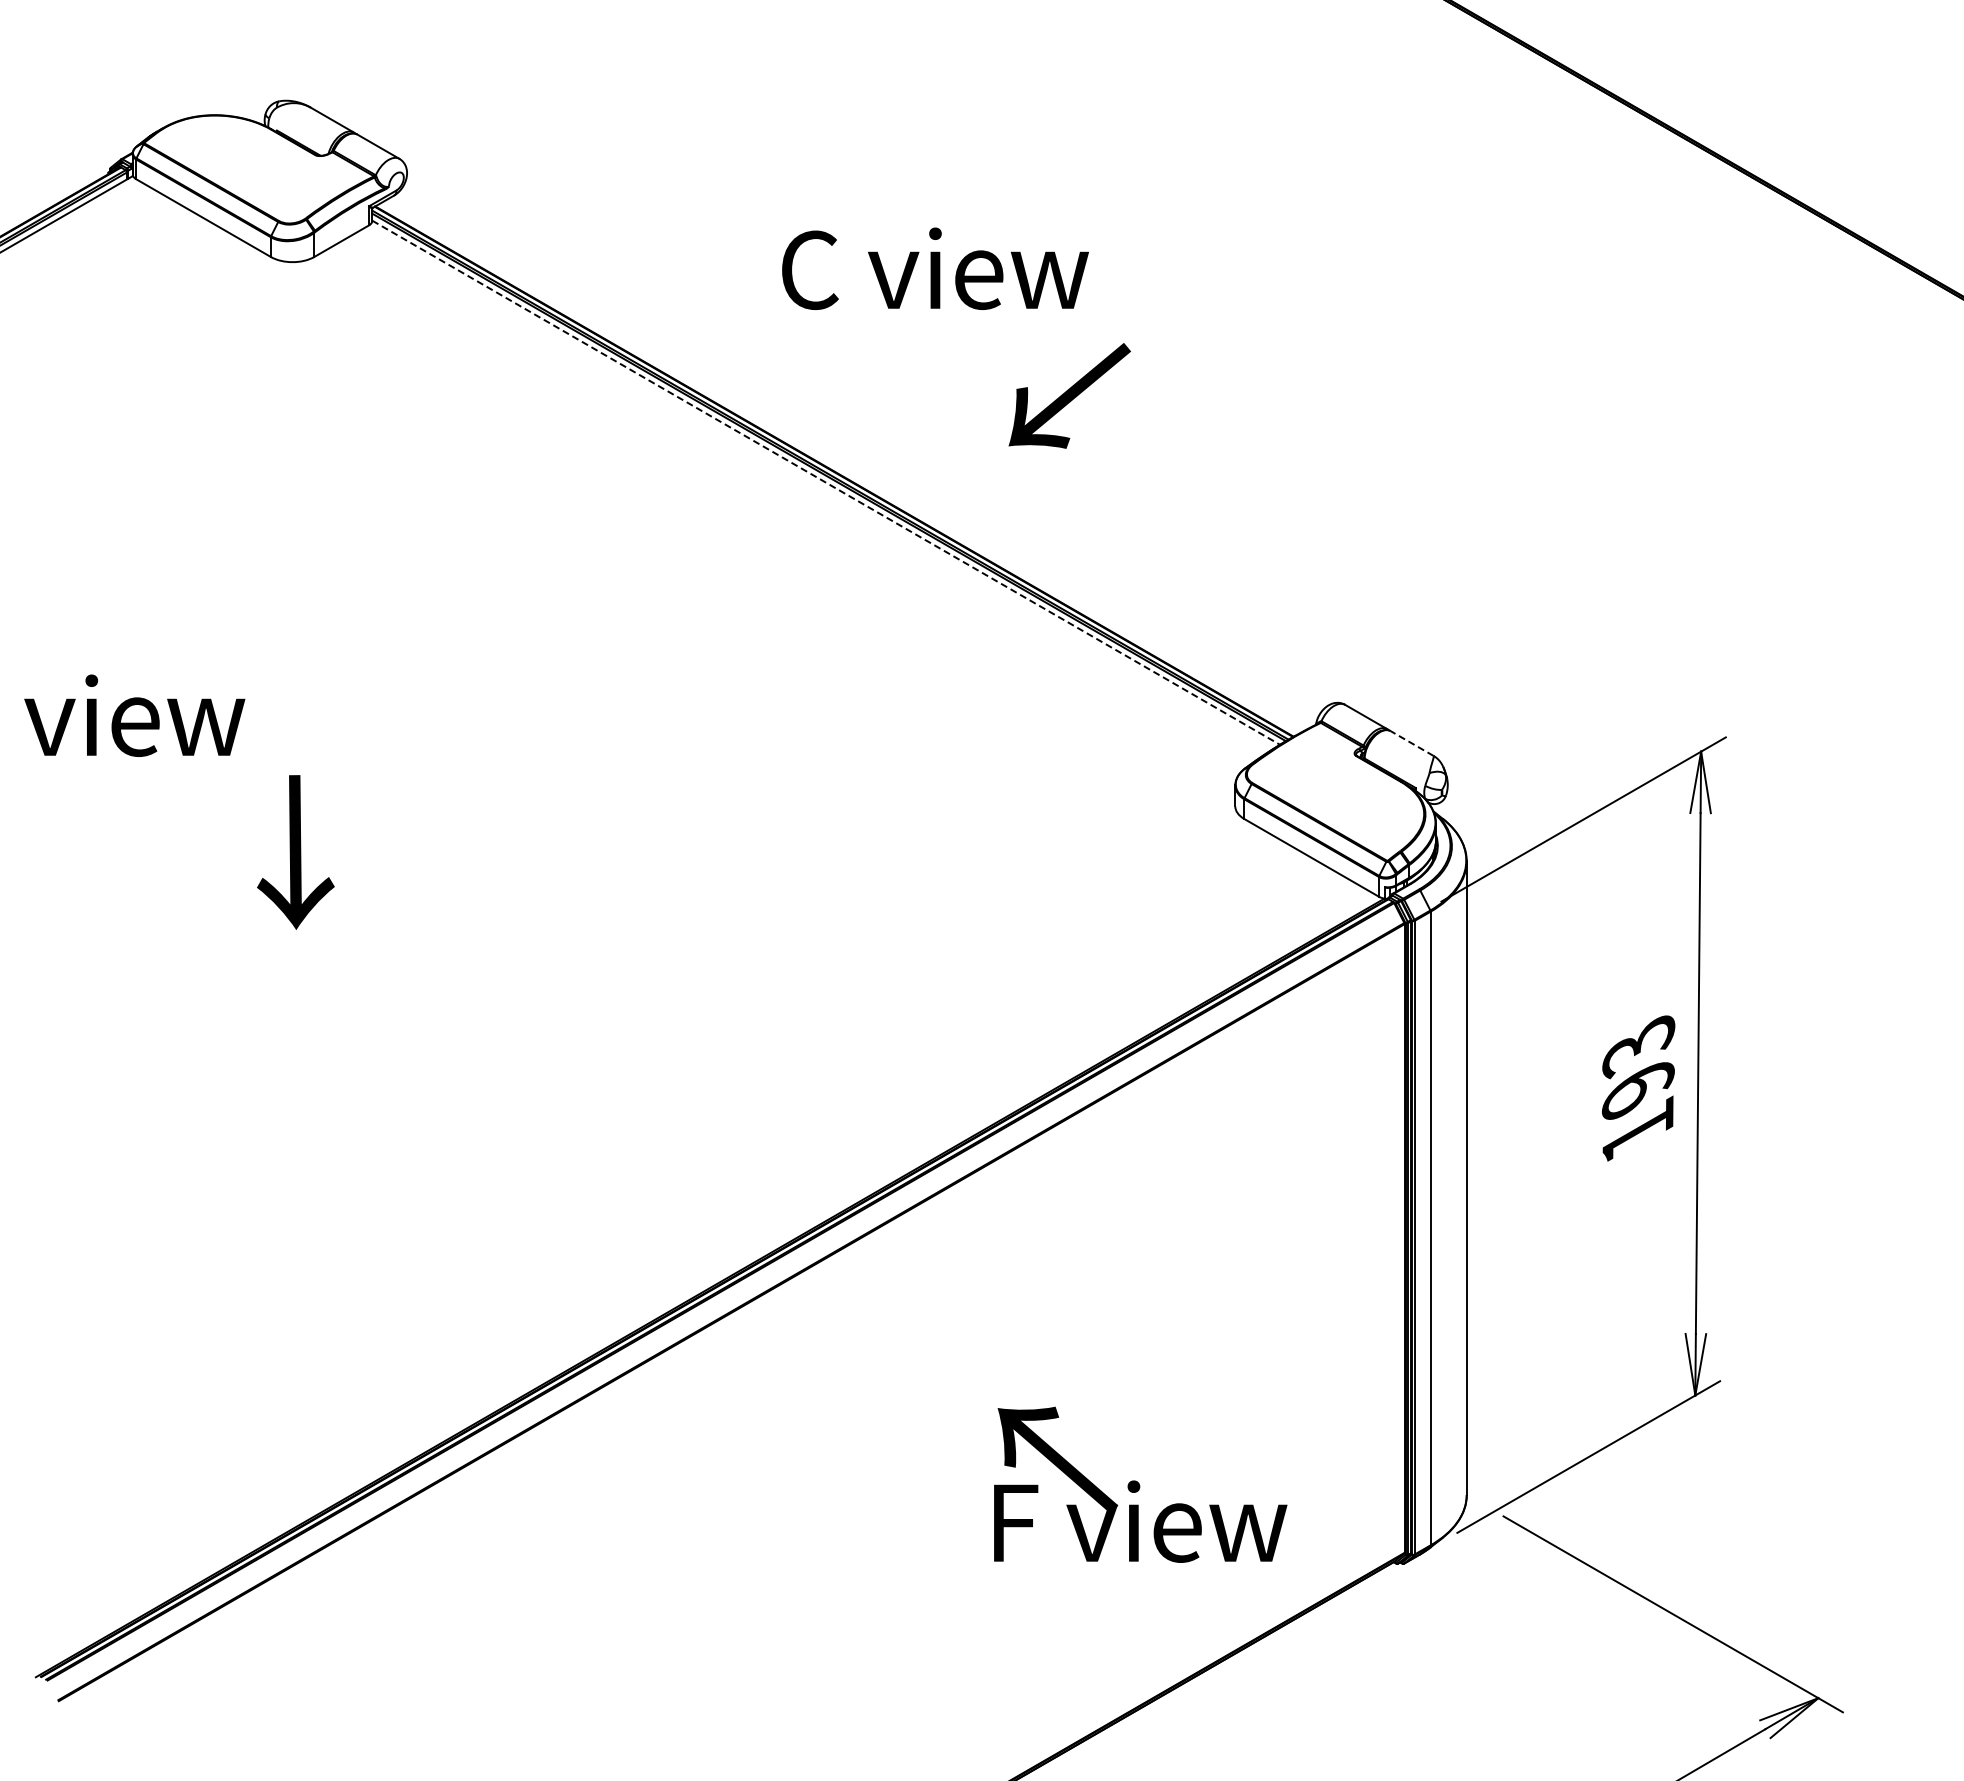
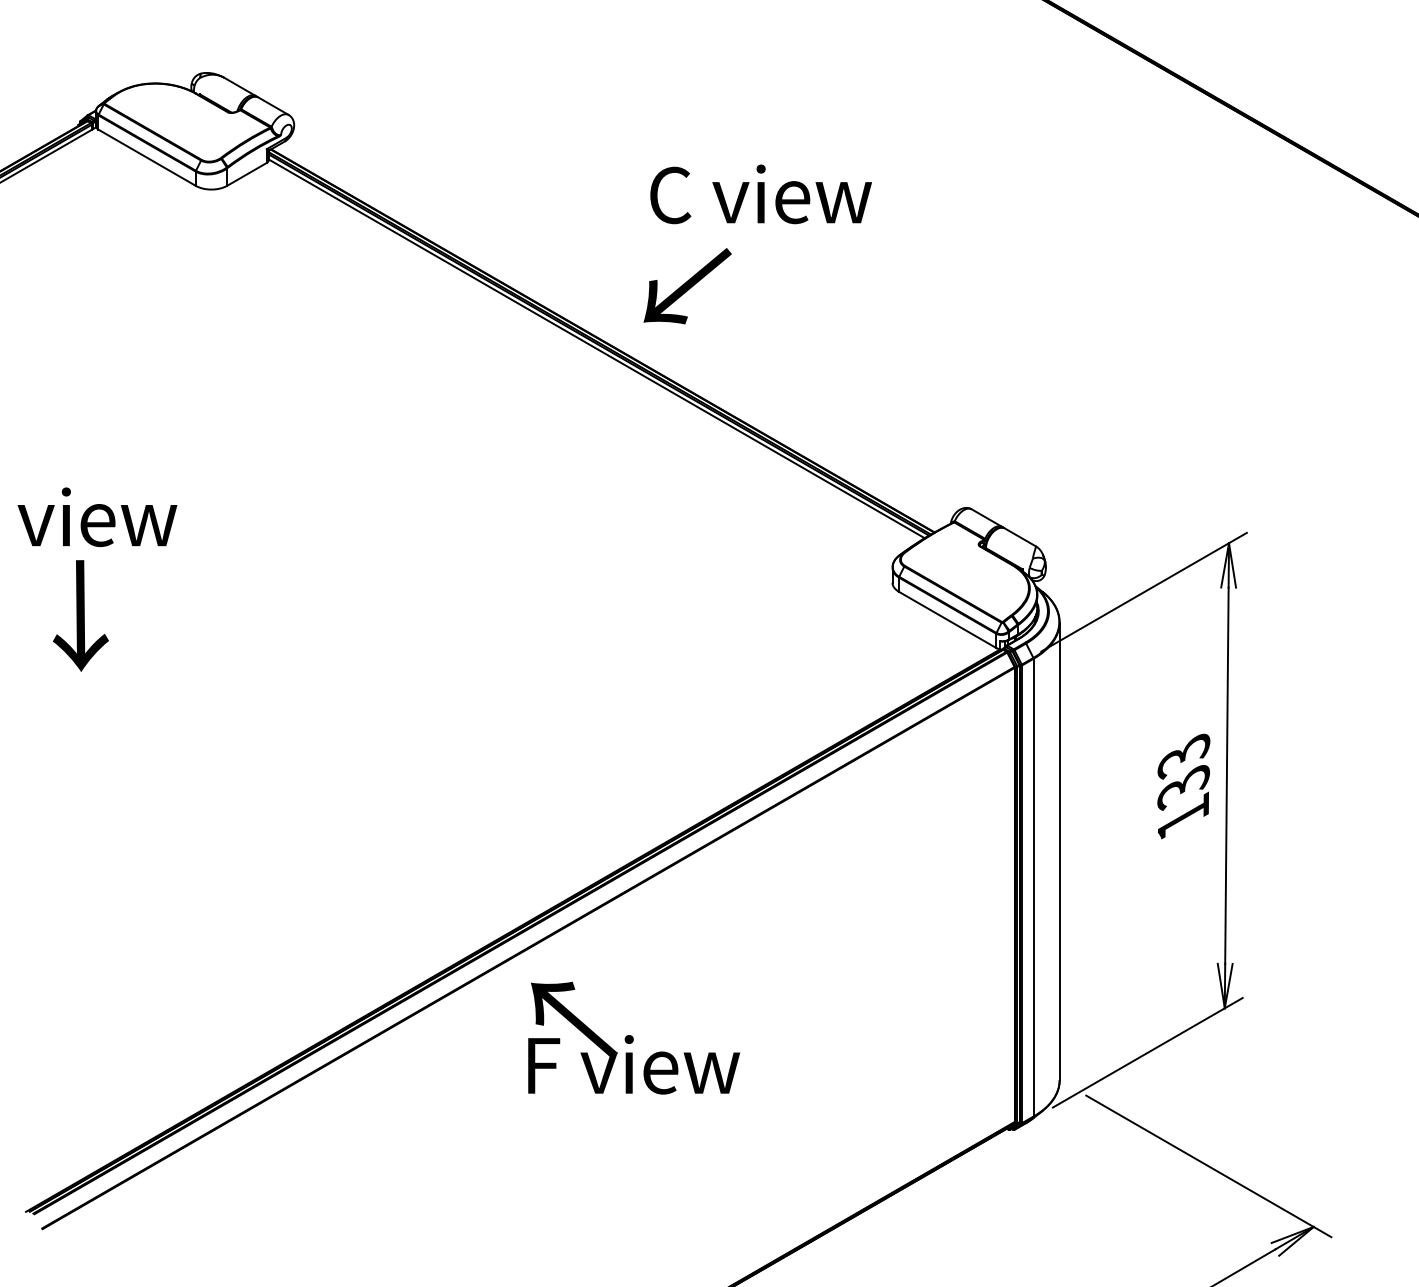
text: (935, 268) -> (761, 194), moved
text: (1069, 395) -> (687, 285), moved
line: (826, 483) -> (597, 349), dashed -> solid
line: (1412, 743) -> (1020, 537), dashed -> solid
text: (295, 852) -> (80, 616), moved
text: (1638, 1090) -> (1183, 787), 193 -> 133
text: (1140, 1484) -> (634, 1037), moved

